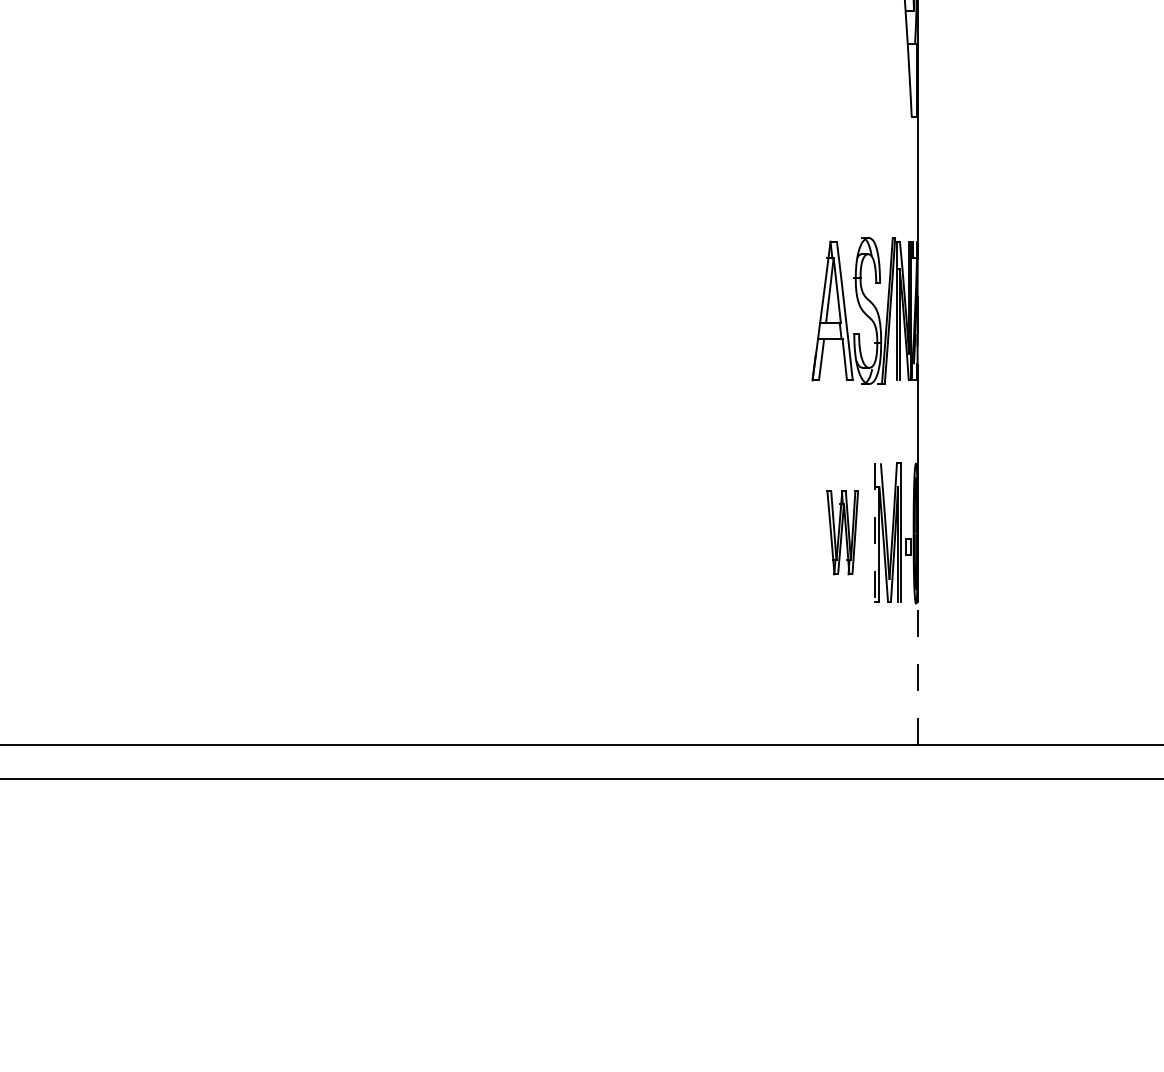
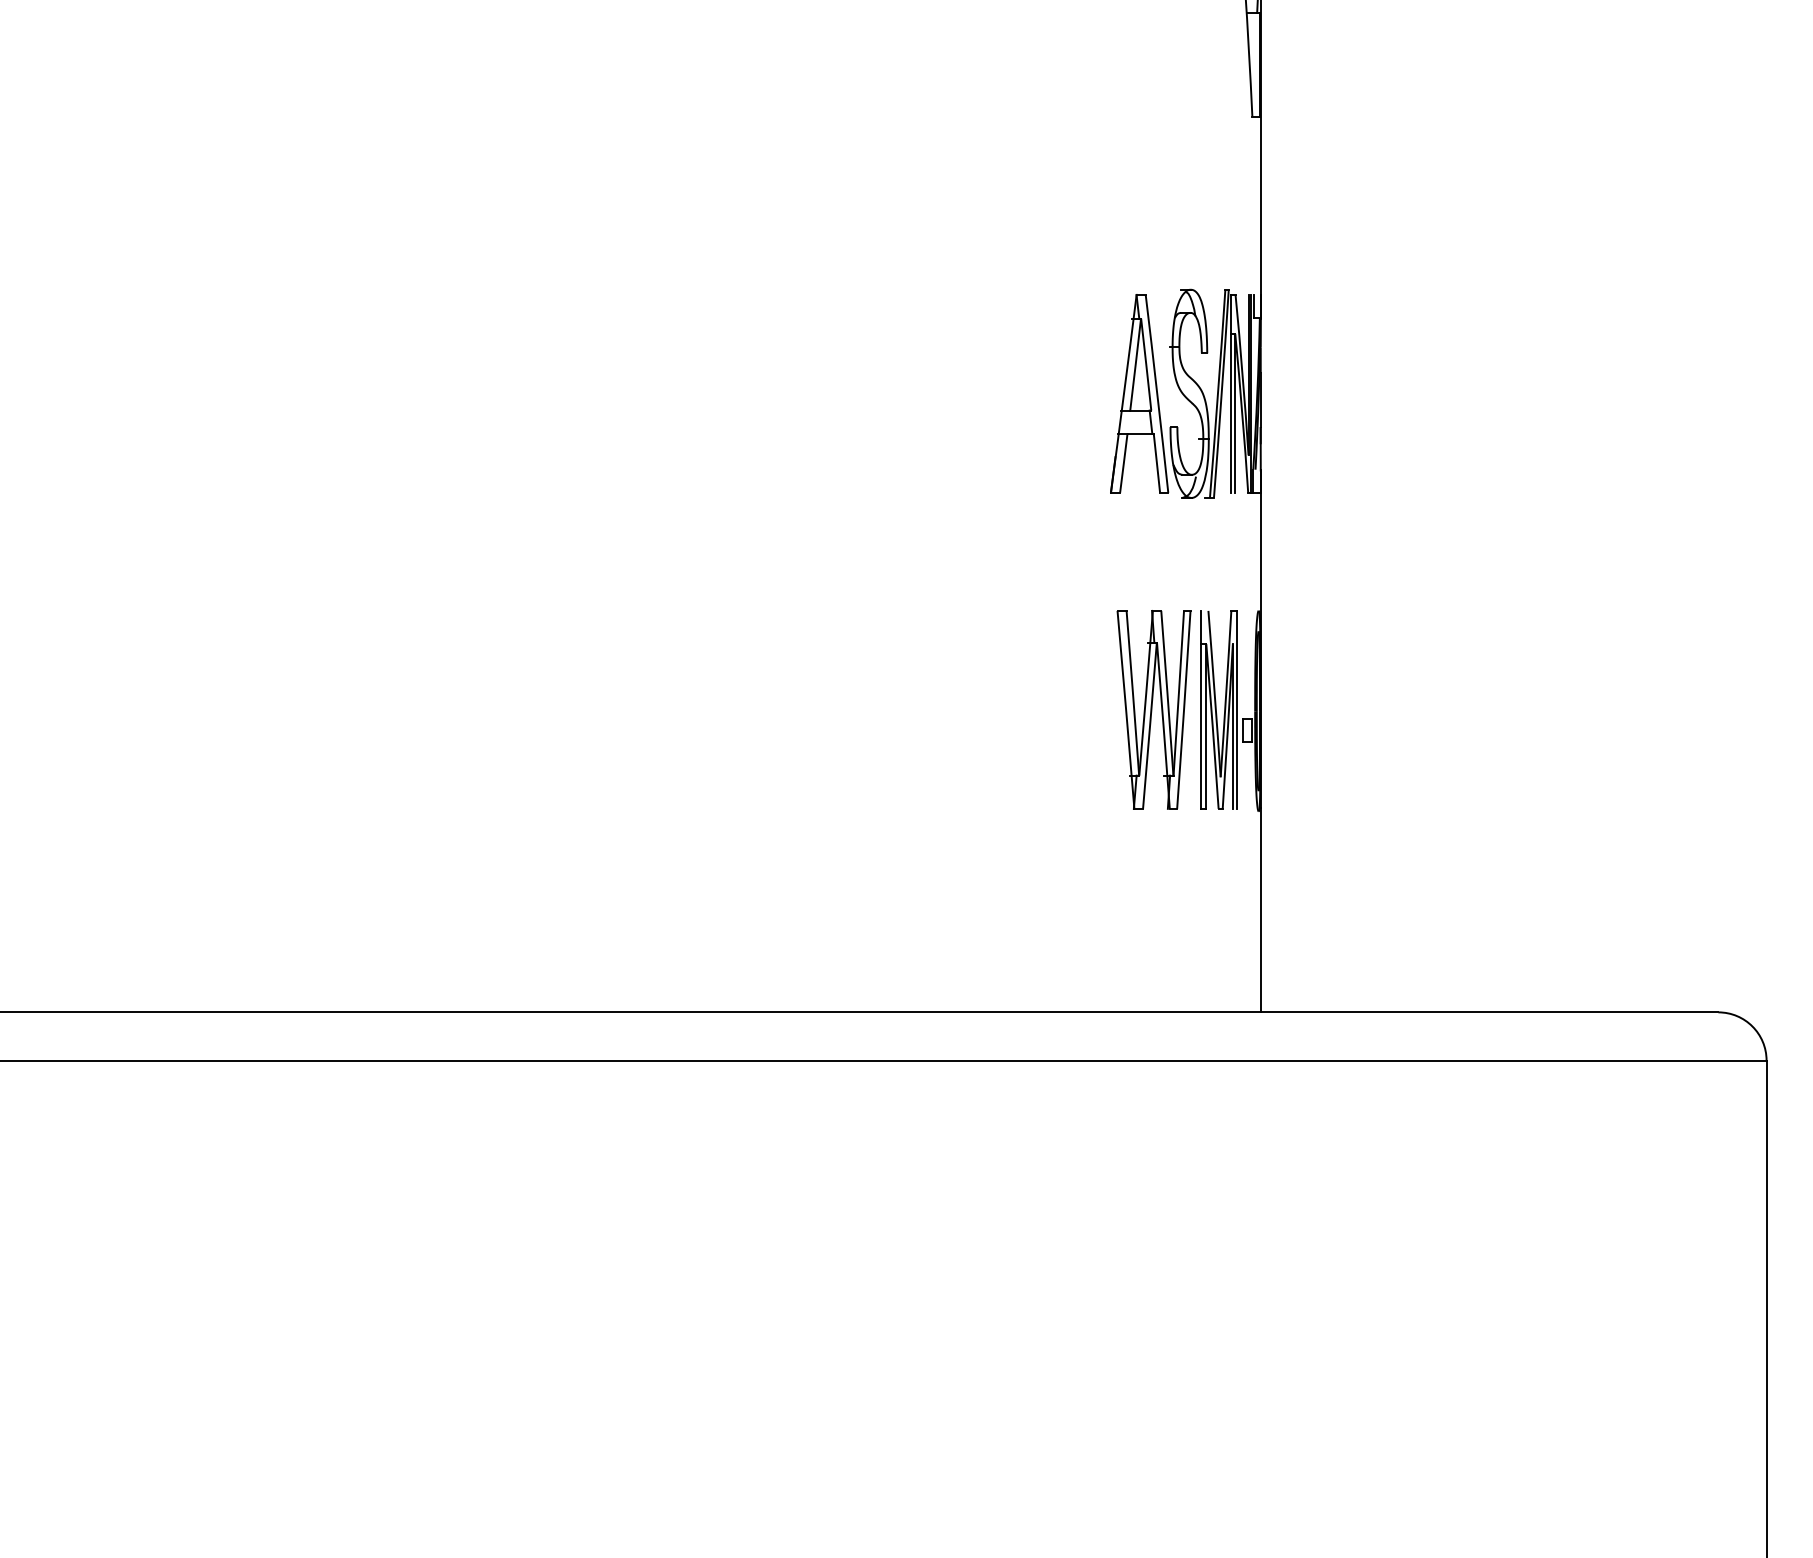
part: (842, 532) -> (1153, 709), size x1.67
line: (875, 532) -> (1200, 709), dashed -> solid
line: (917, 673) -> (1260, 910), dashed -> solid

